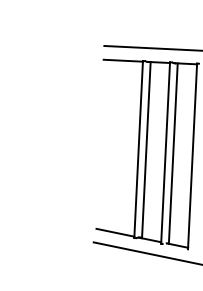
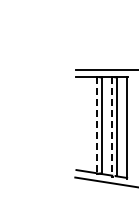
line: (138, 149) -> (97, 125), solid -> dashed
line: (166, 152) -> (112, 126), solid -> dashed

